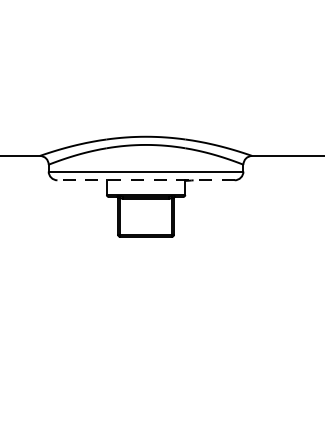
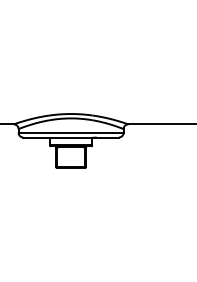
line: (146, 180) -> (71, 137), dashed -> solid

